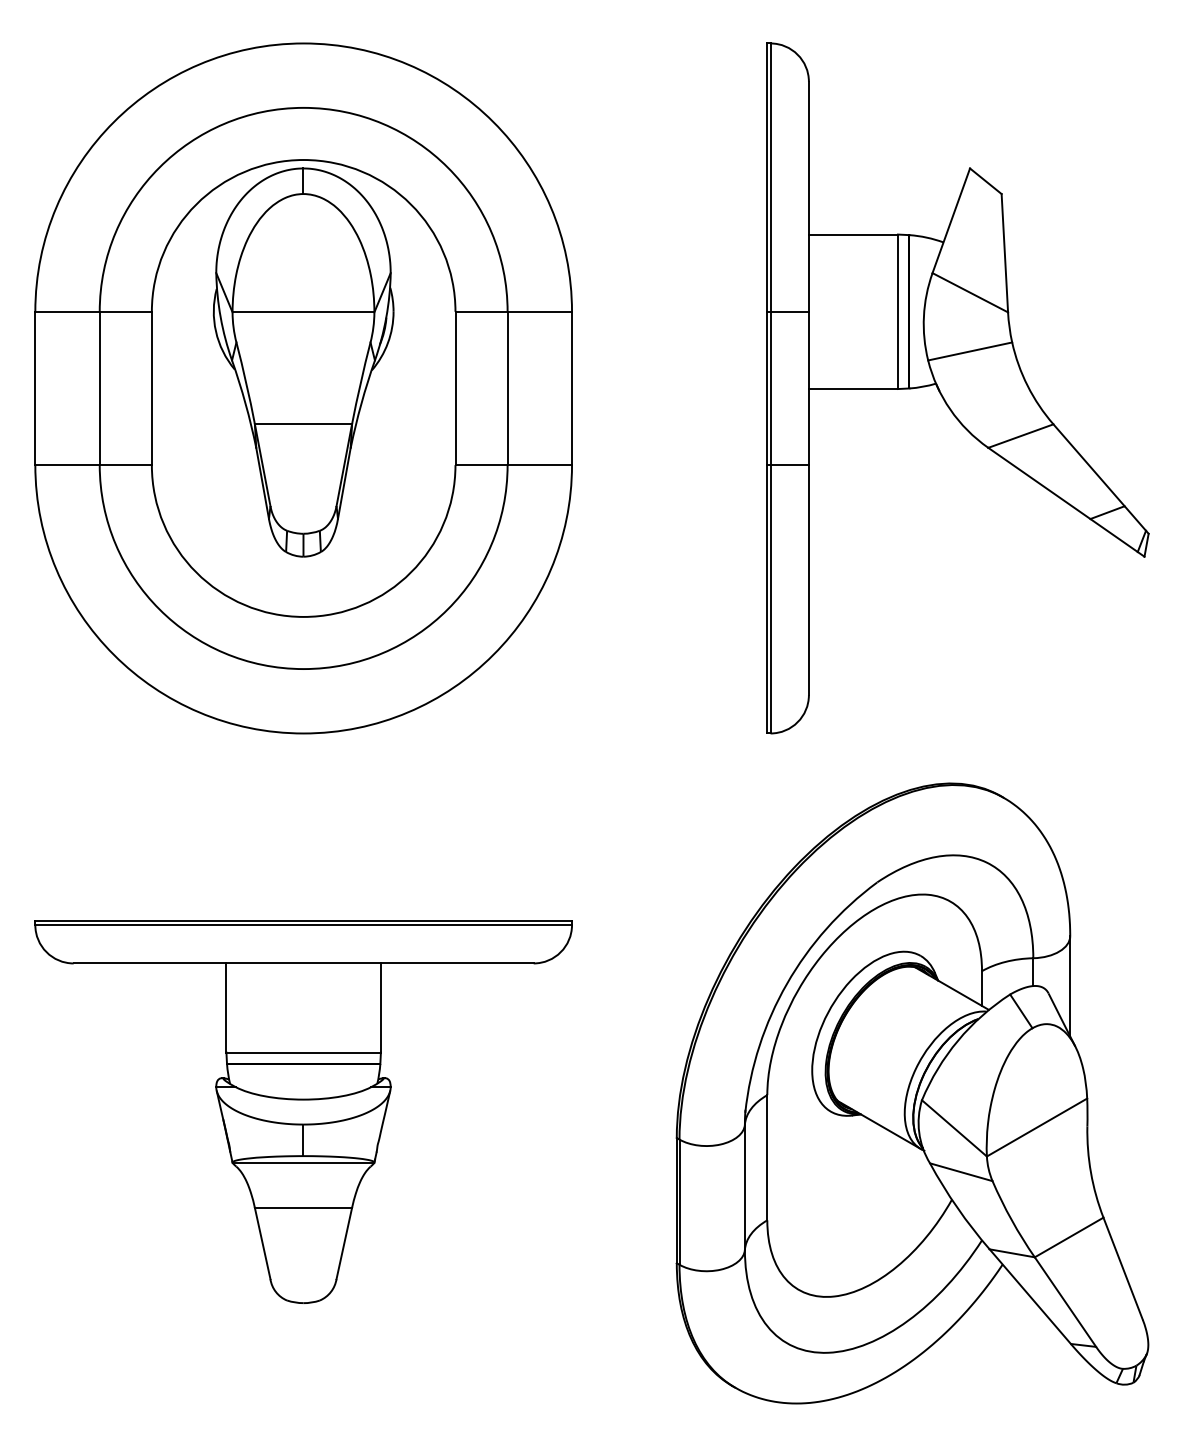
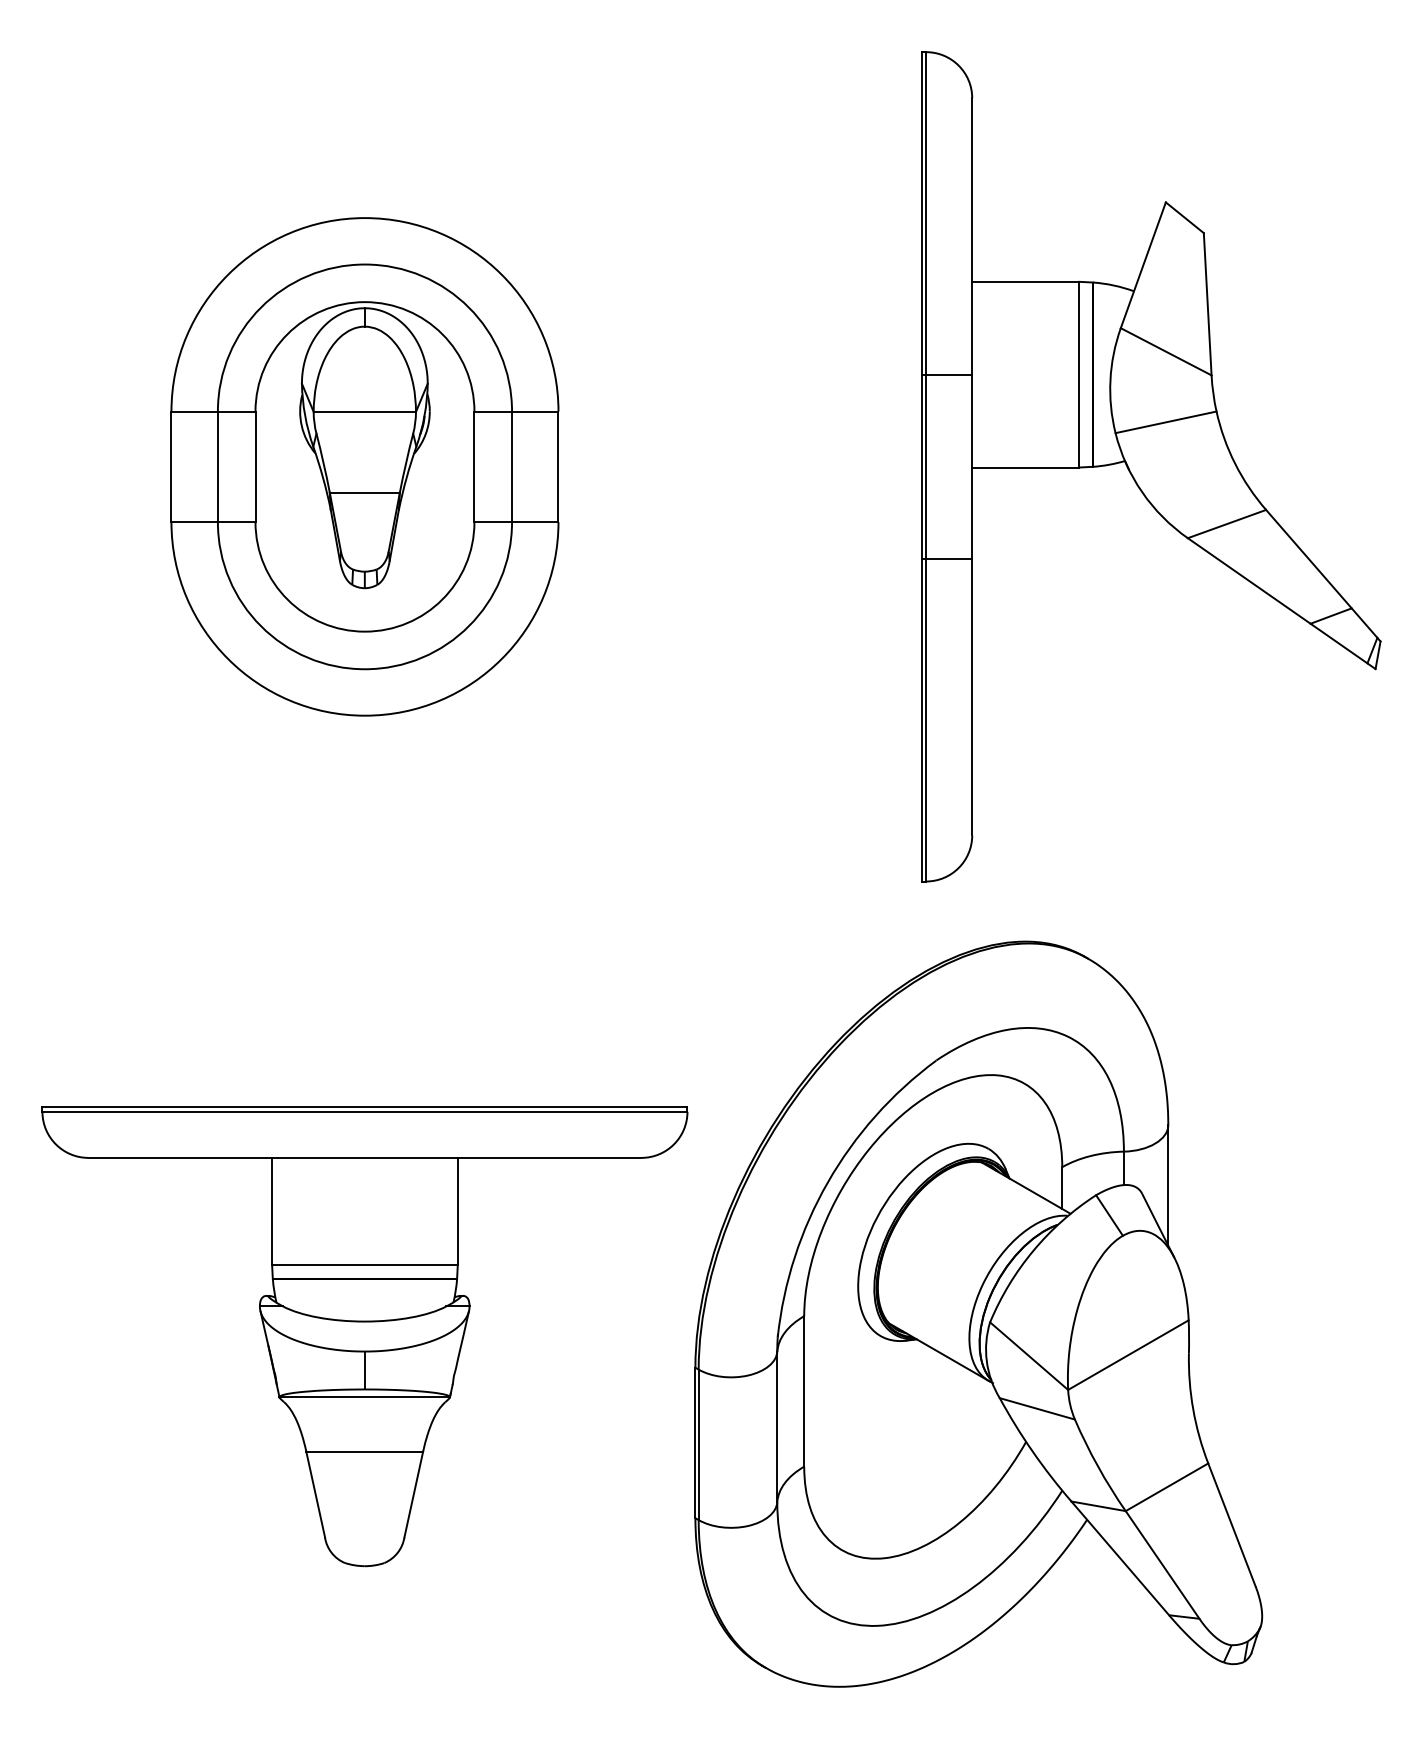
part: (303, 388) -> (364, 466), size x0.6
part: (912, 1092) -> (978, 1313), moved

